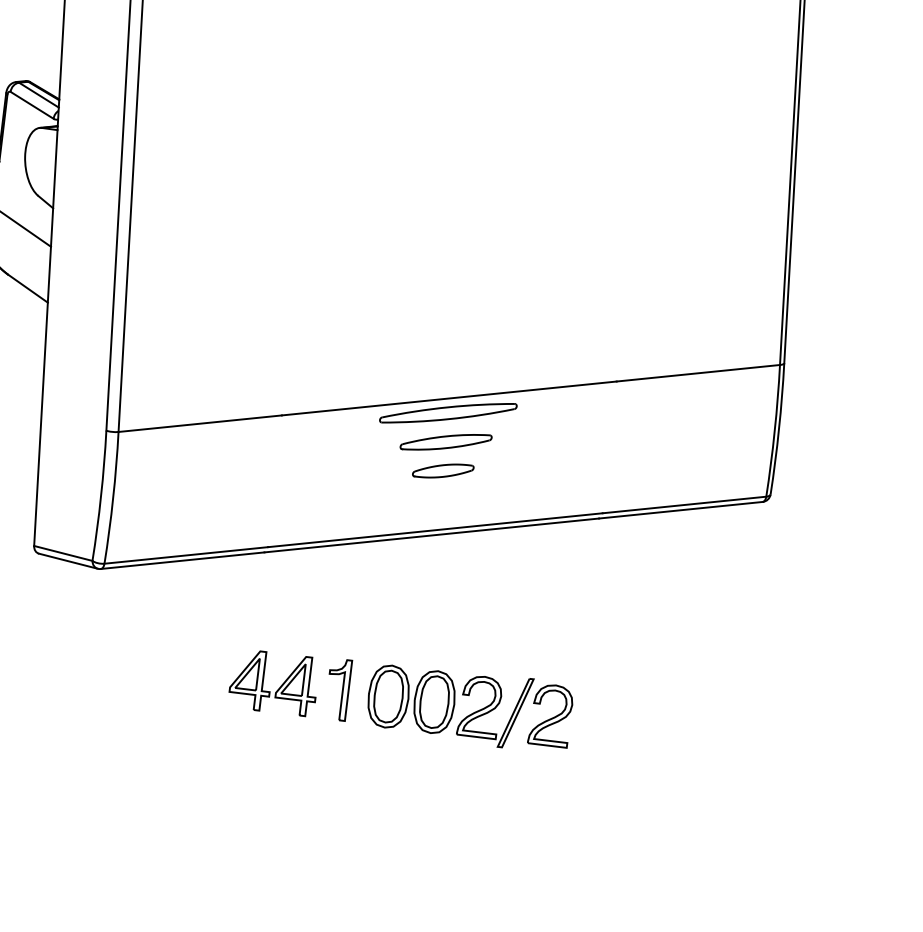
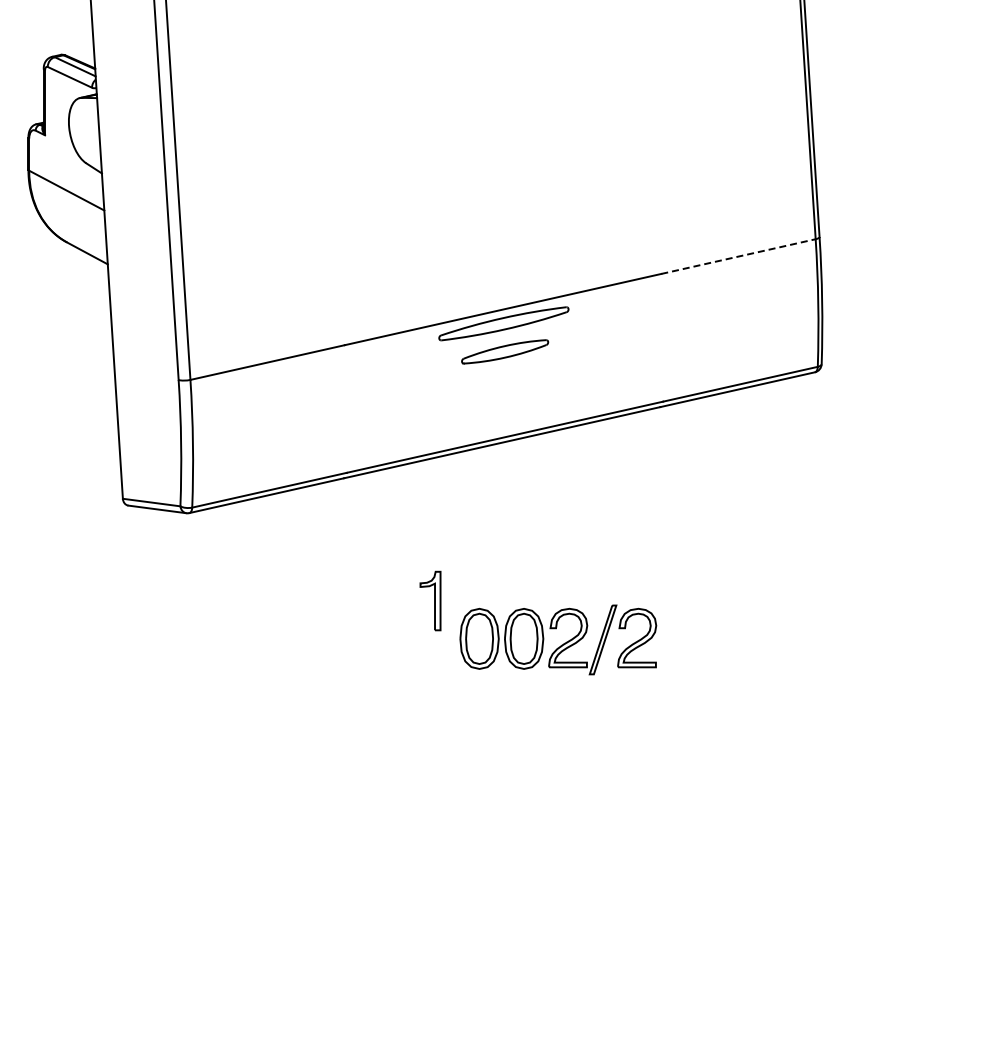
line: (698, 373) -> (738, 256), solid -> dashed
part: (443, 470) -> (505, 379), removed
part: (280, 686) -> (374, 604), removed
part: (469, 707) -> (558, 639), moved

